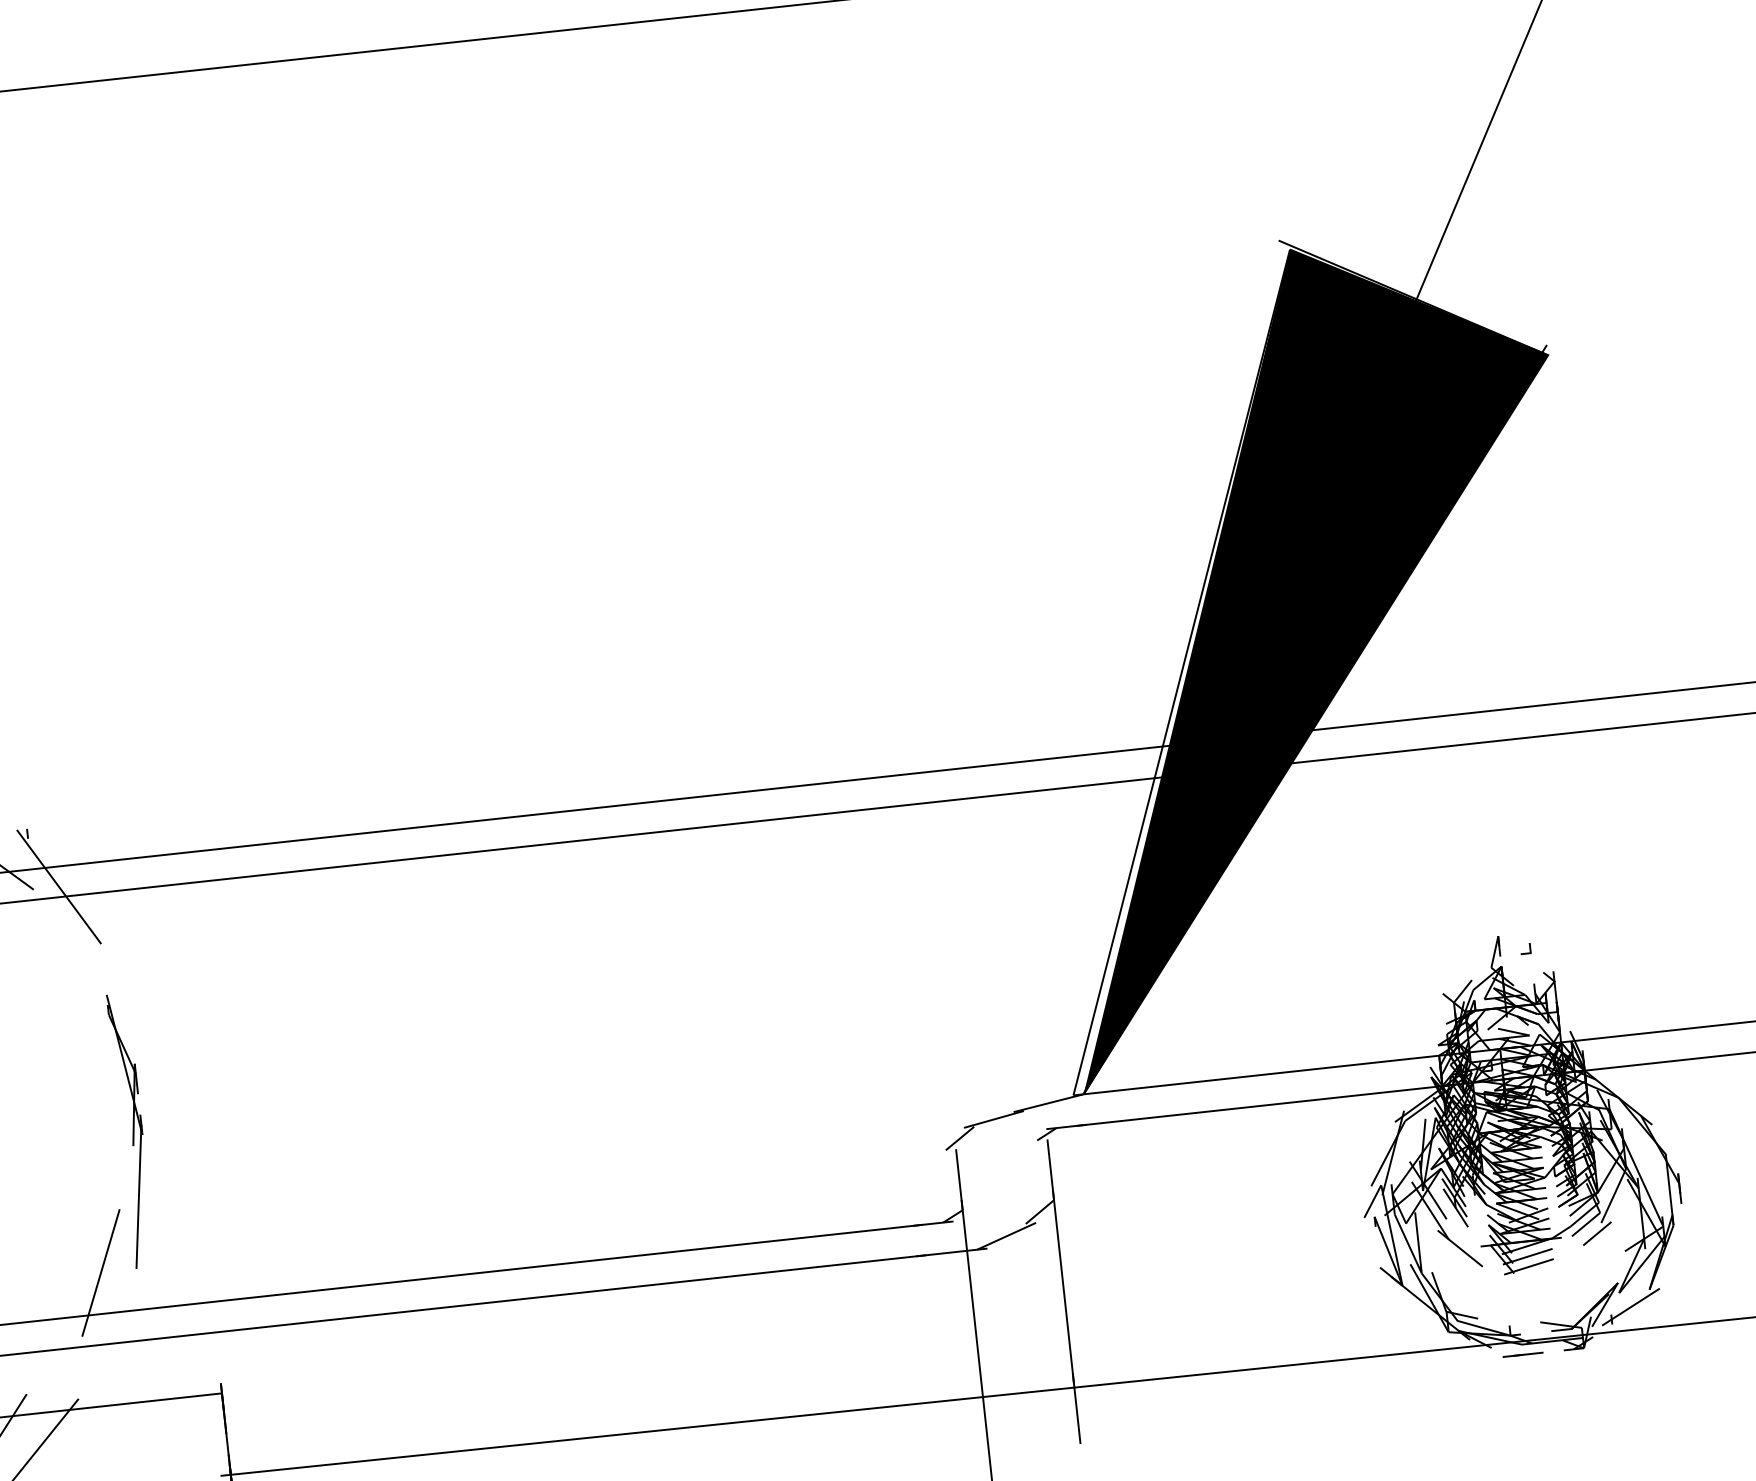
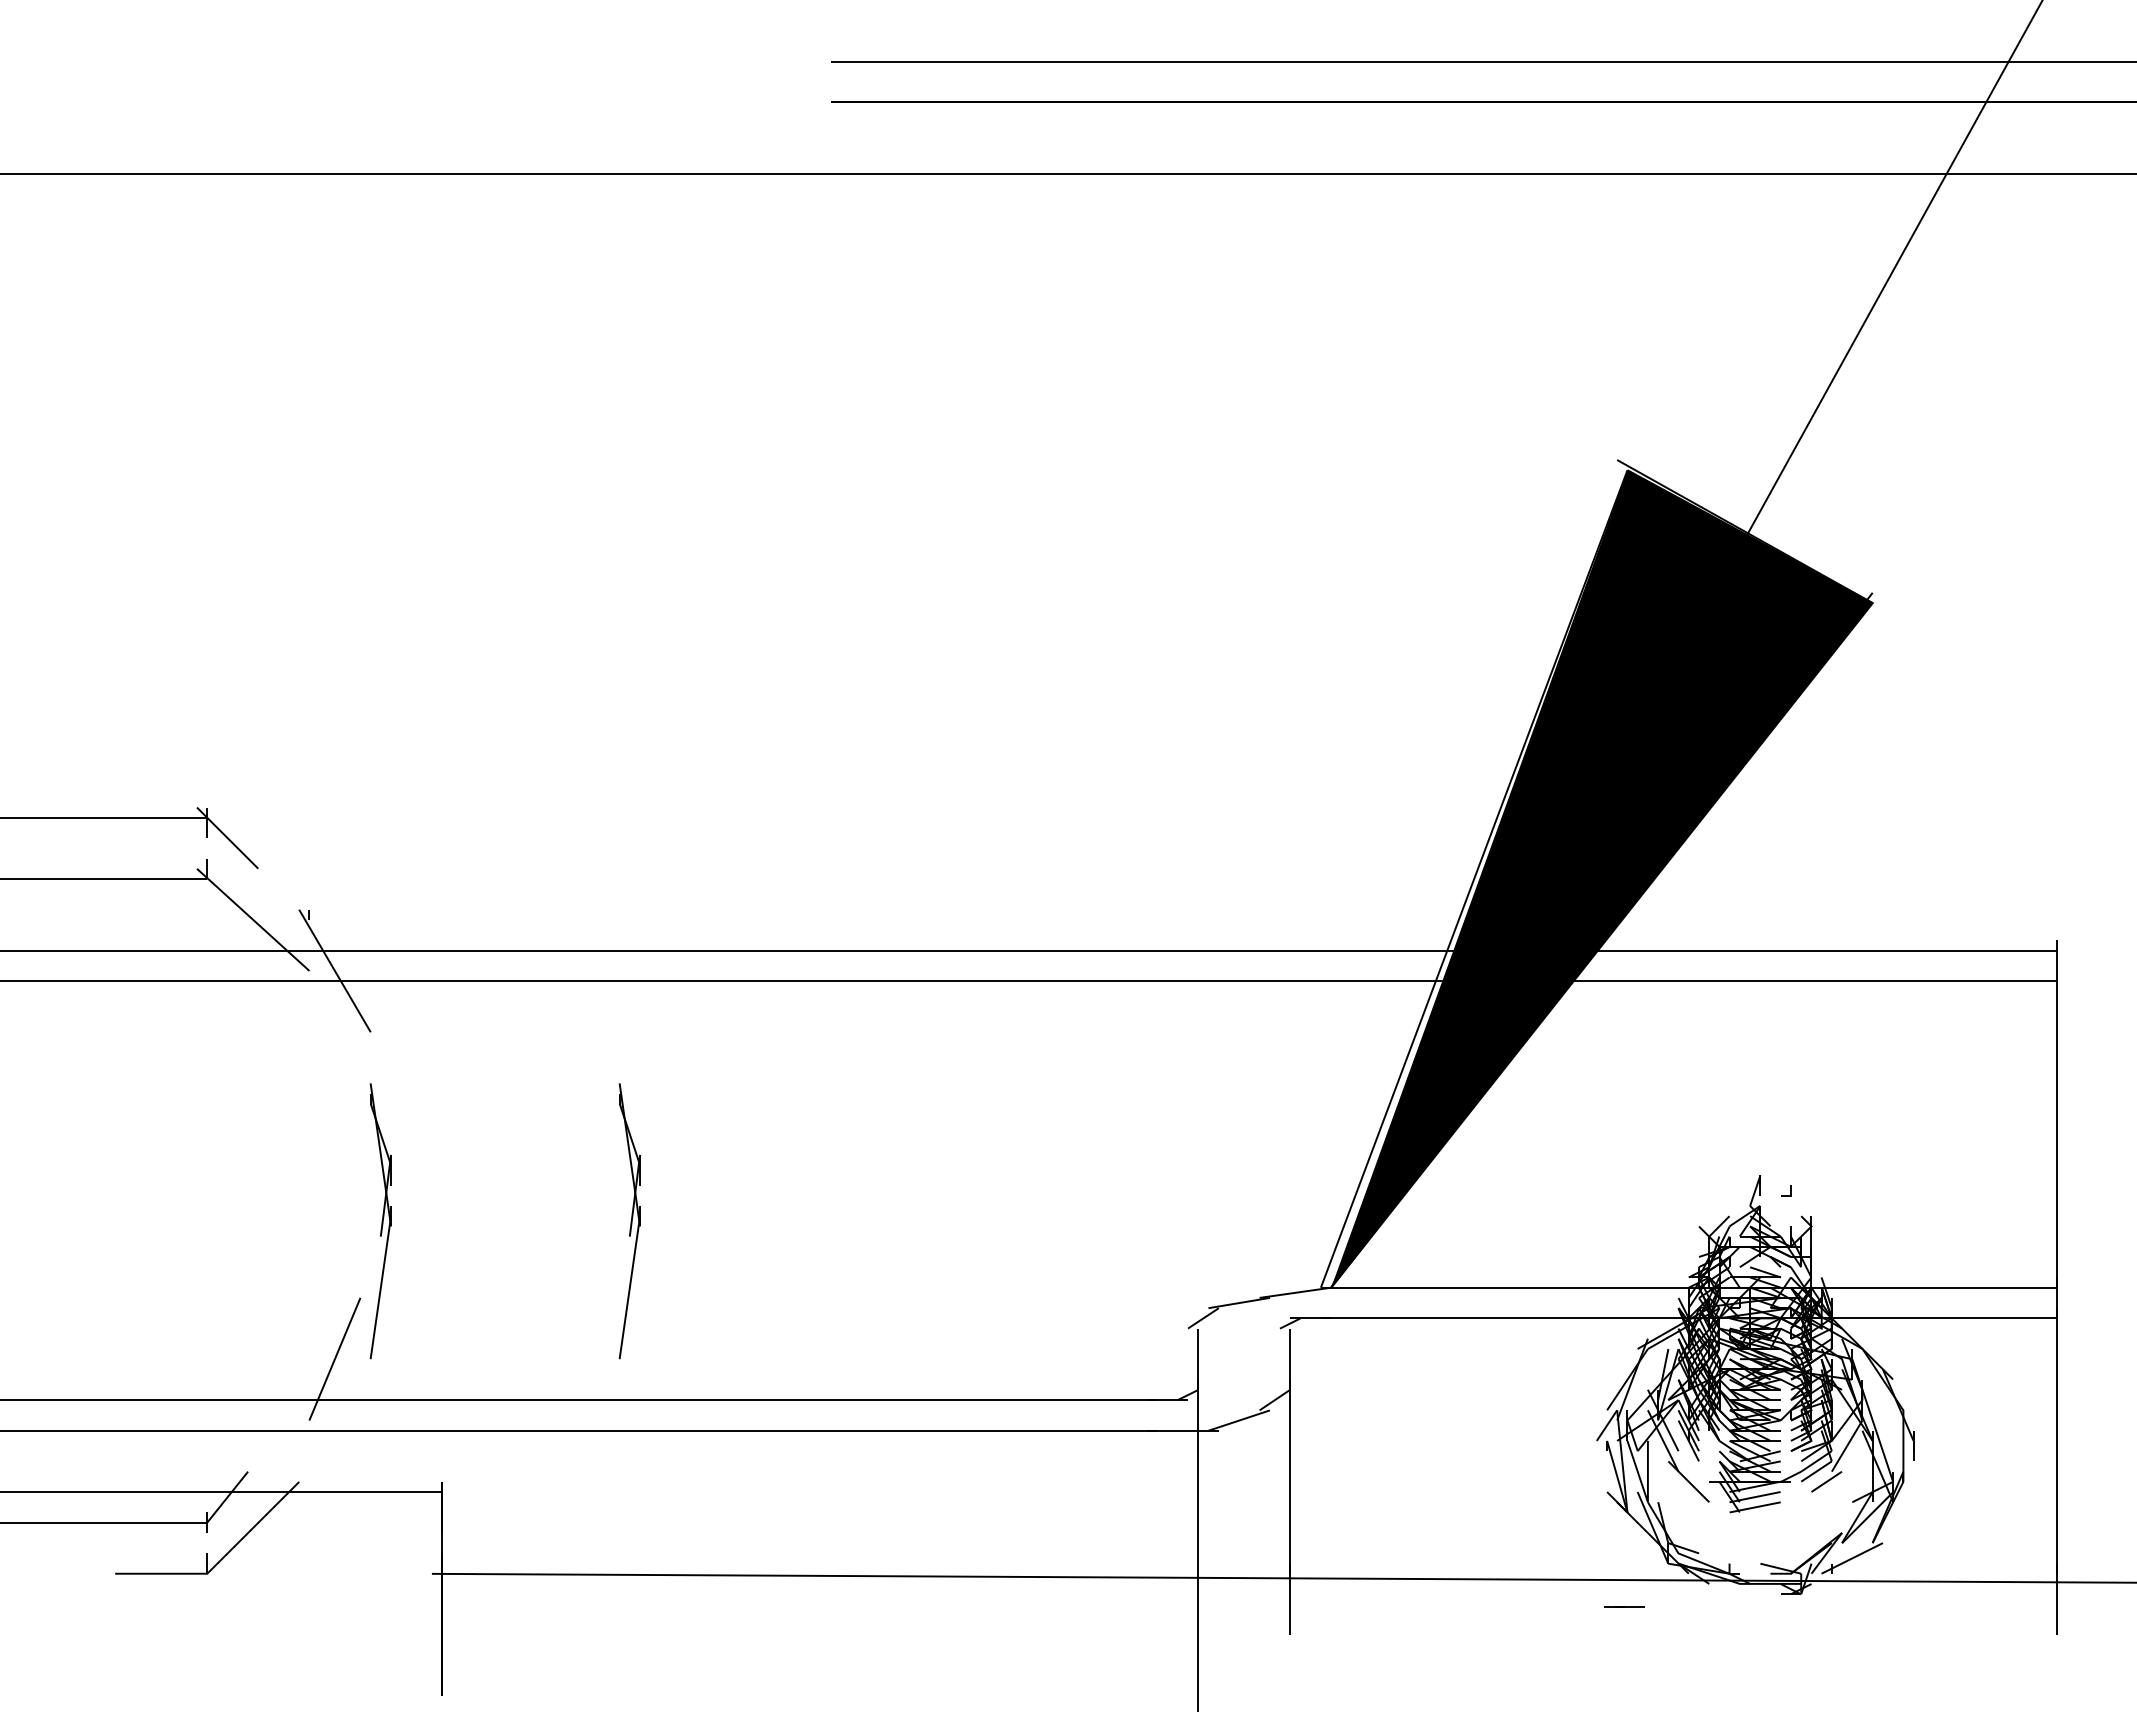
part: (378, 1104) -> (629, 1221), added
line: (1522, 1354) -> (1624, 1606), moved

